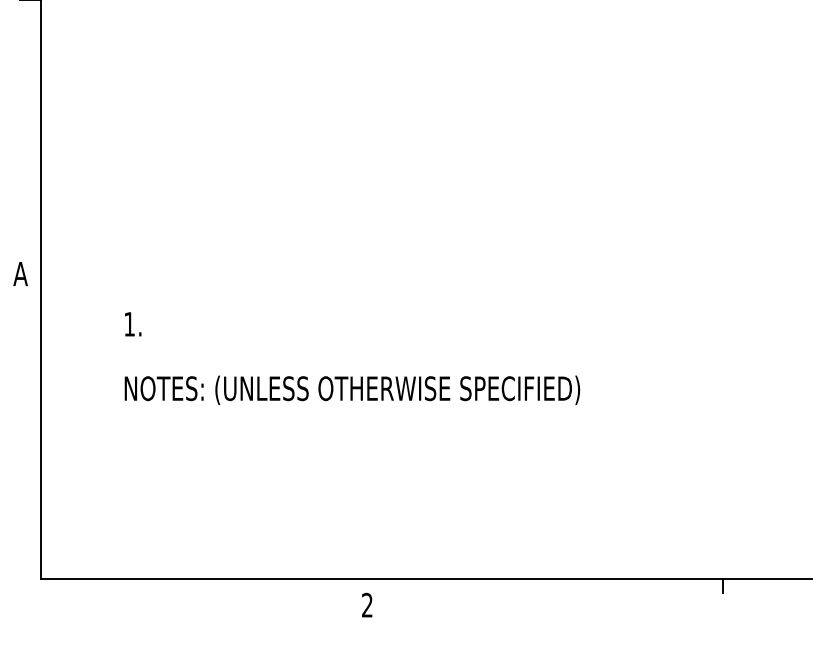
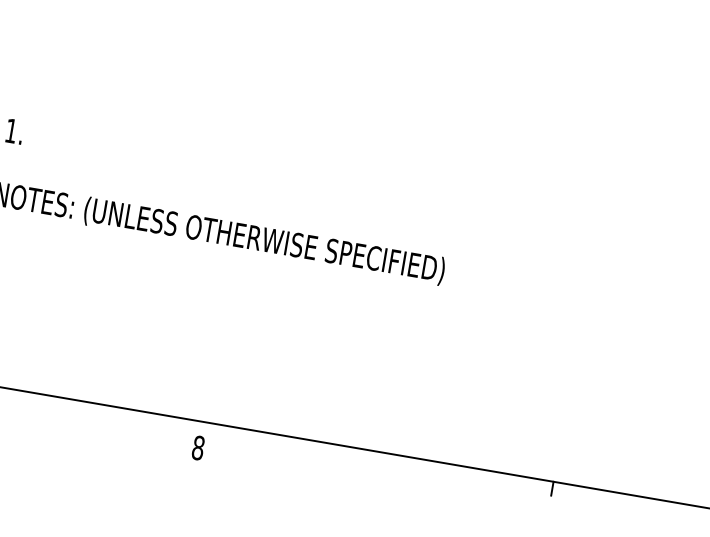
text: (366, 605) -> (197, 448), 2 -> 8

